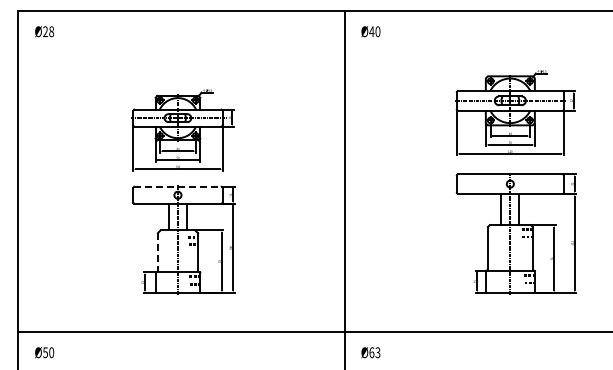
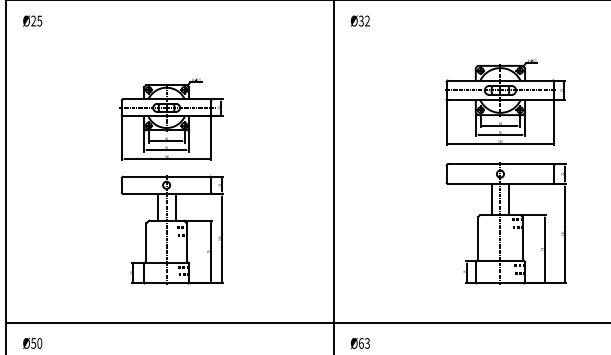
text: (51, 31) -> (39, 20), Ø28 -> Ø25
text: (374, 31) -> (364, 20), Ø40 -> Ø32
line: (177, 186) -> (166, 176), dashed -> solid
line: (157, 252) -> (146, 242), dashed -> solid

